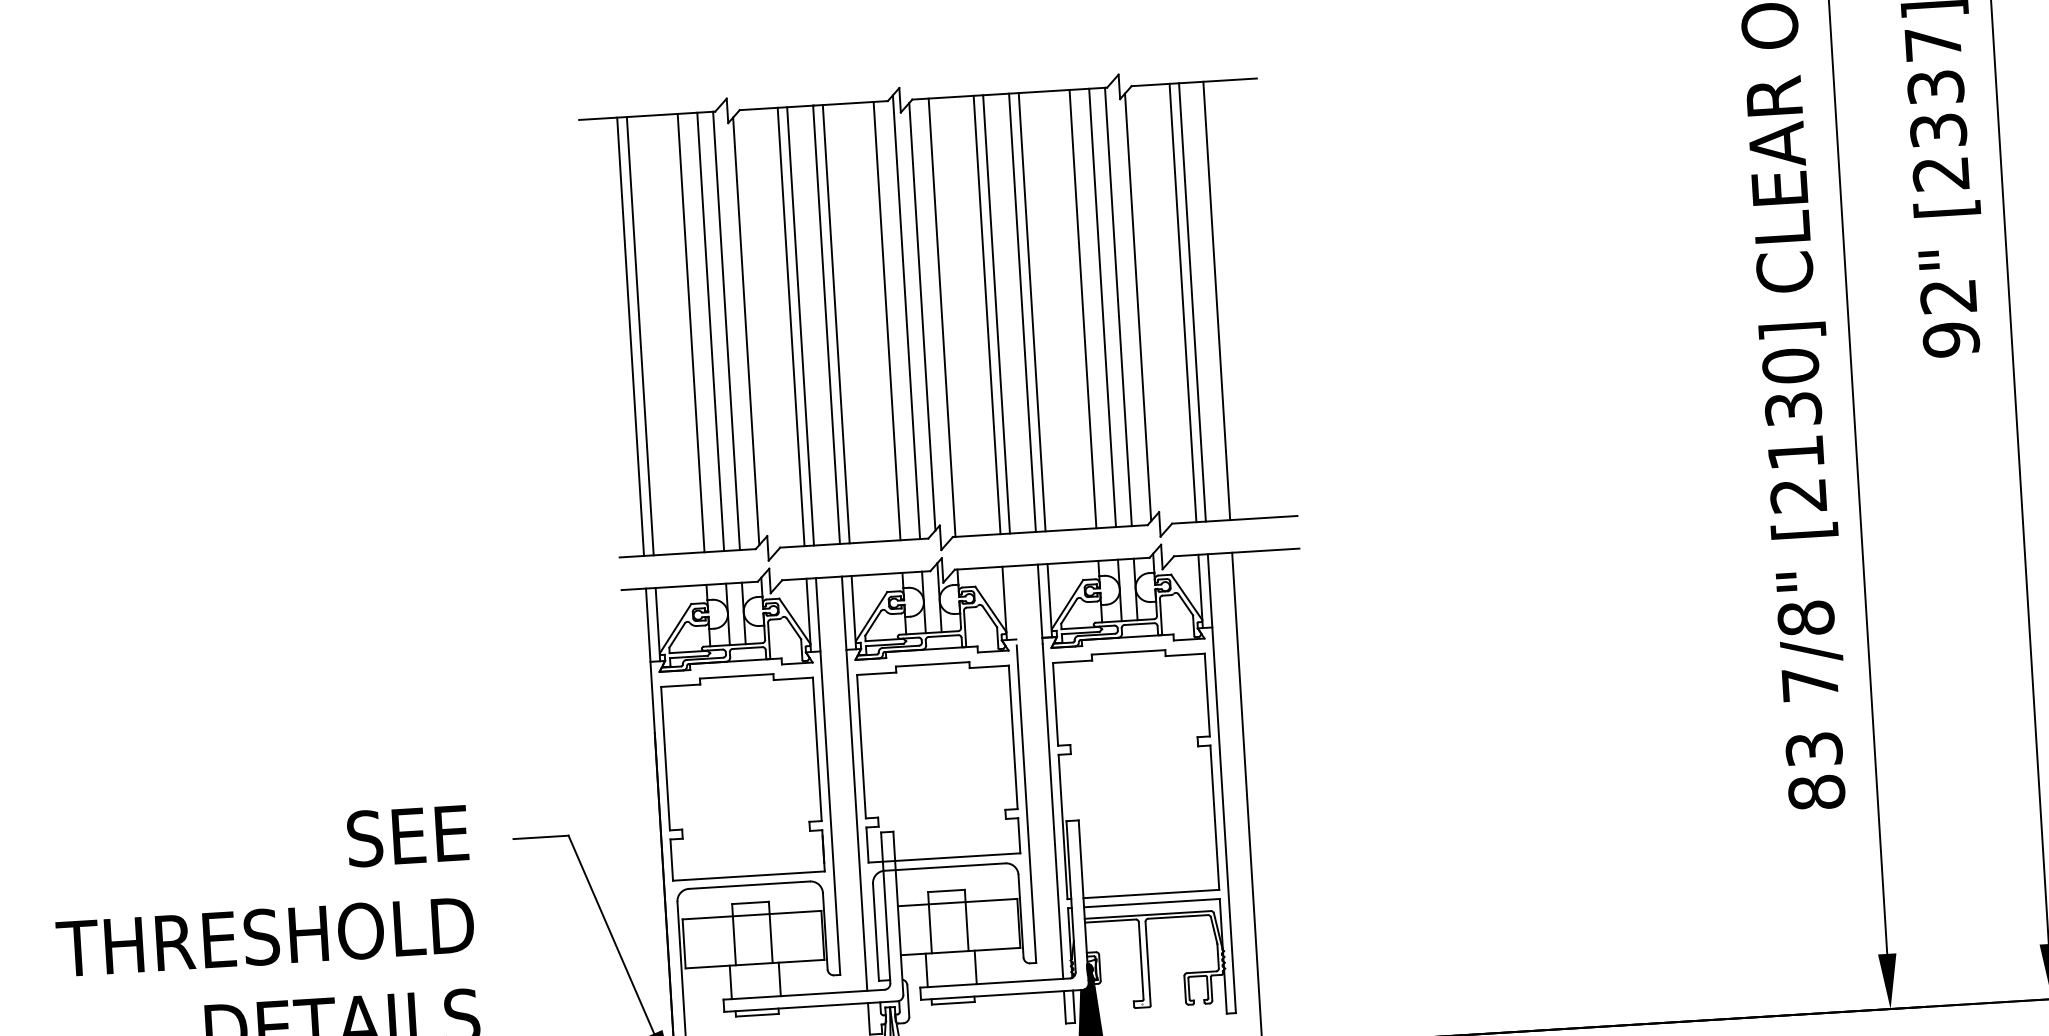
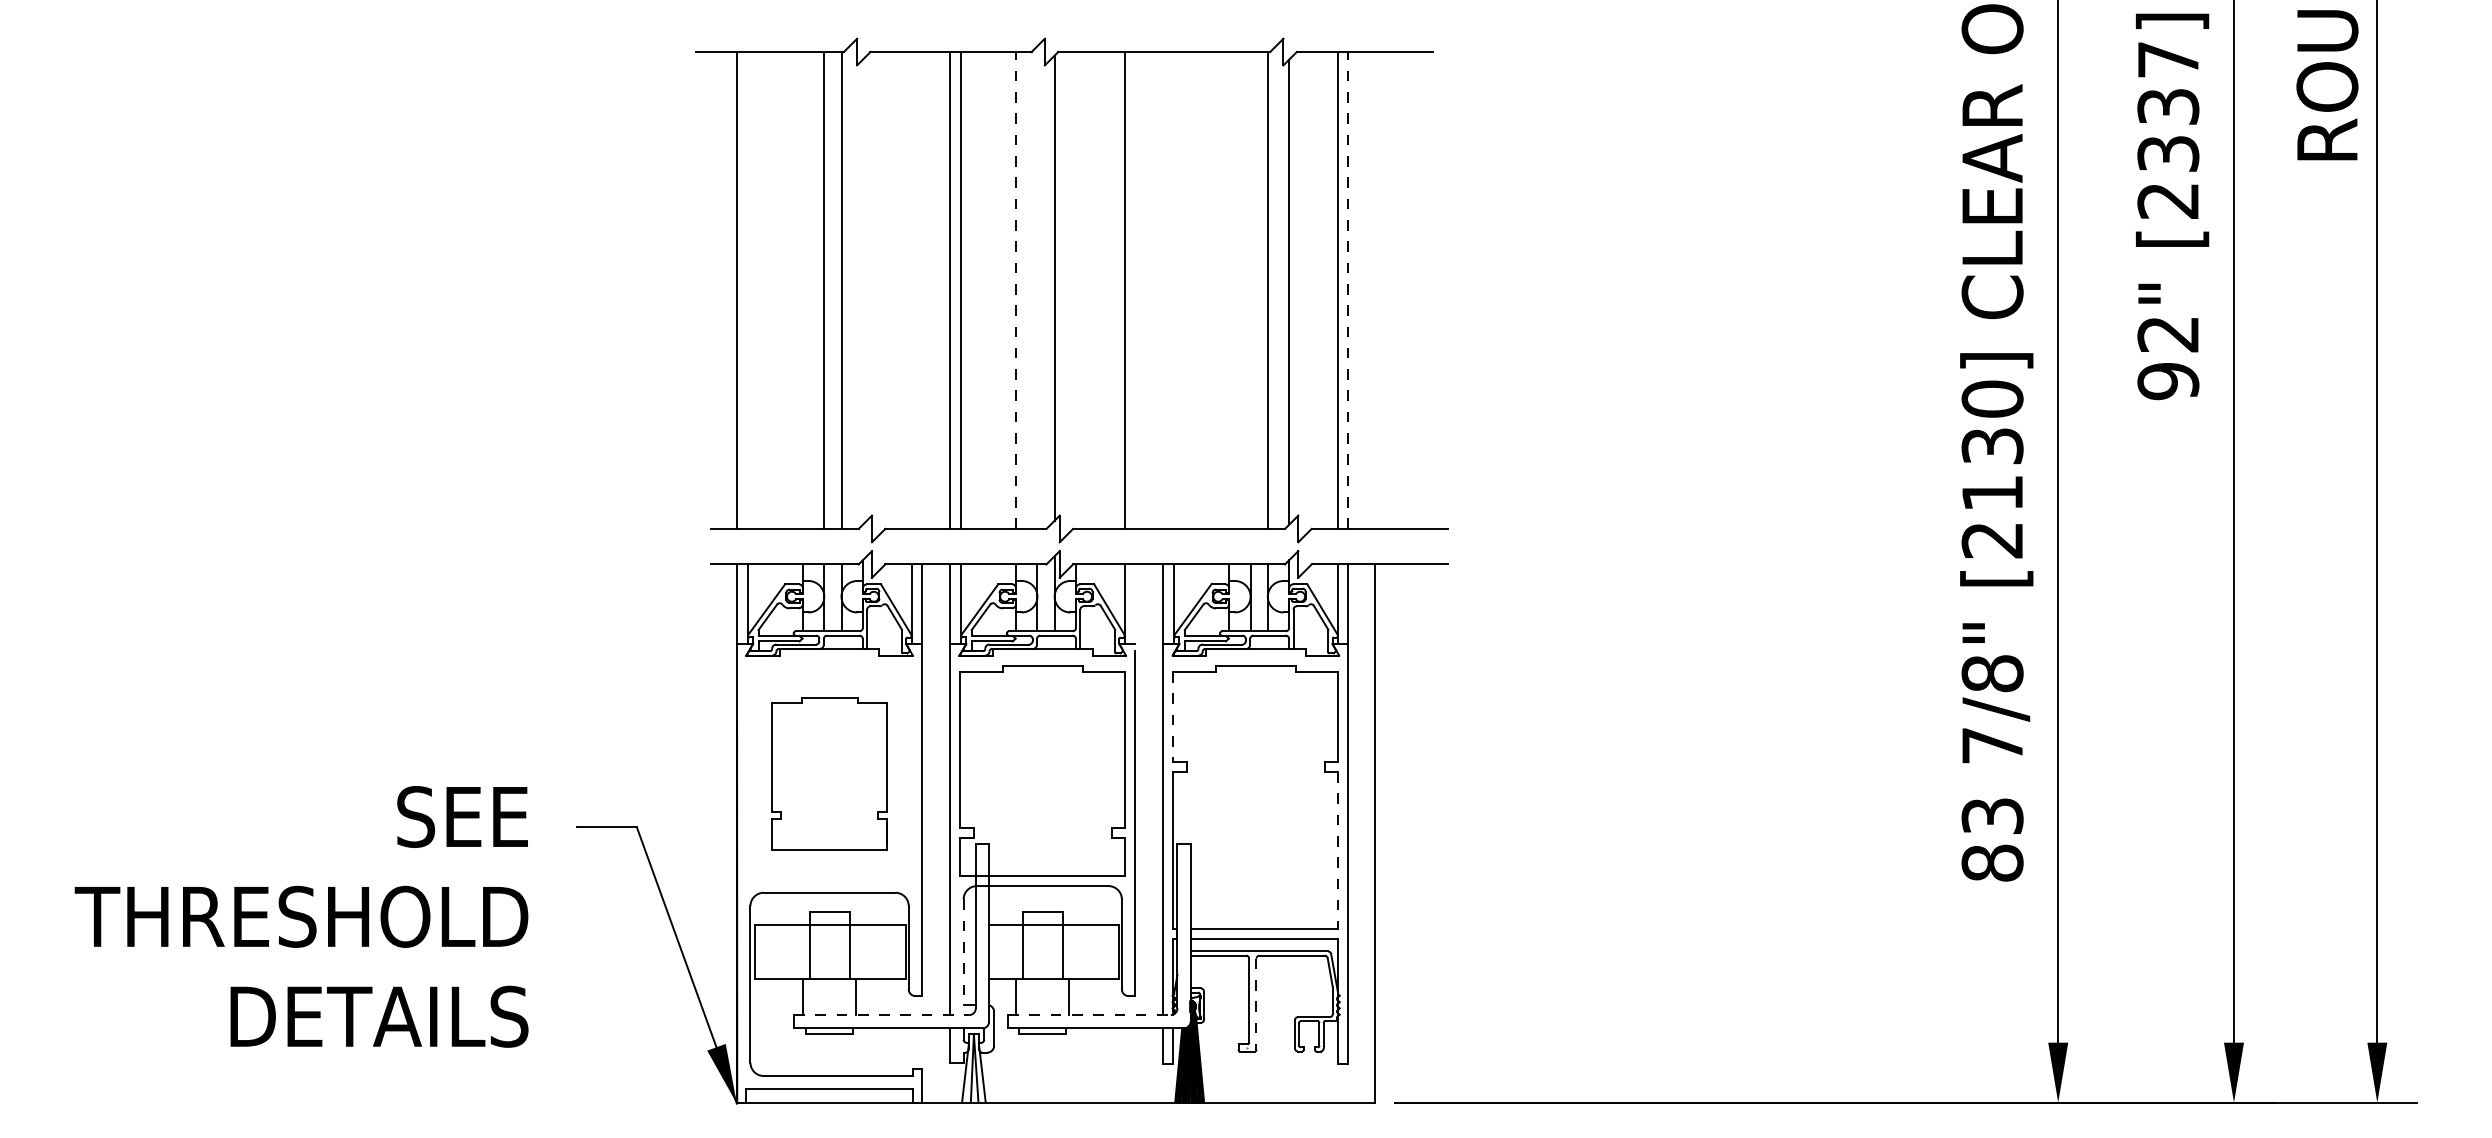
line: (1216, 300) -> (1374, 290), removed
line: (1192, 302) -> (1348, 290), solid -> dashed
line: (1102, 307) -> (1250, 290), removed
line: (1083, 309) -> (1229, 290), removed
line: (1022, 312) -> (1163, 290), removed
line: (1031, 312) -> (1173, 290), removed
line: (996, 314) -> (1135, 290), removed
line: (906, 317) -> (1037, 287), removed
line: (942, 317) -> (1076, 290), removed
line: (887, 321) -> (1016, 290), solid -> dashed
line: (790, 326) -> (911, 290), removed
line: (800, 326) -> (922, 290), removed
line: (745, 330) -> (862, 291), removed
line: (690, 333) -> (802, 290), removed
line: (640, 336) -> (747, 290), removed
line: (1055, 704) -> (1173, 717), solid -> dashed
part: (742, 776) -> (829, 774), size x0.7
line: (1214, 817) -> (1338, 850), solid -> dashed
line: (875, 932) -> (963, 952), solid -> dashed
line: (1148, 963) -> (1256, 1004), solid -> dashed
line: (995, 983) -> (1089, 1015), solid -> dashed
line: (804, 995) -> (881, 1015), solid -> dashed

